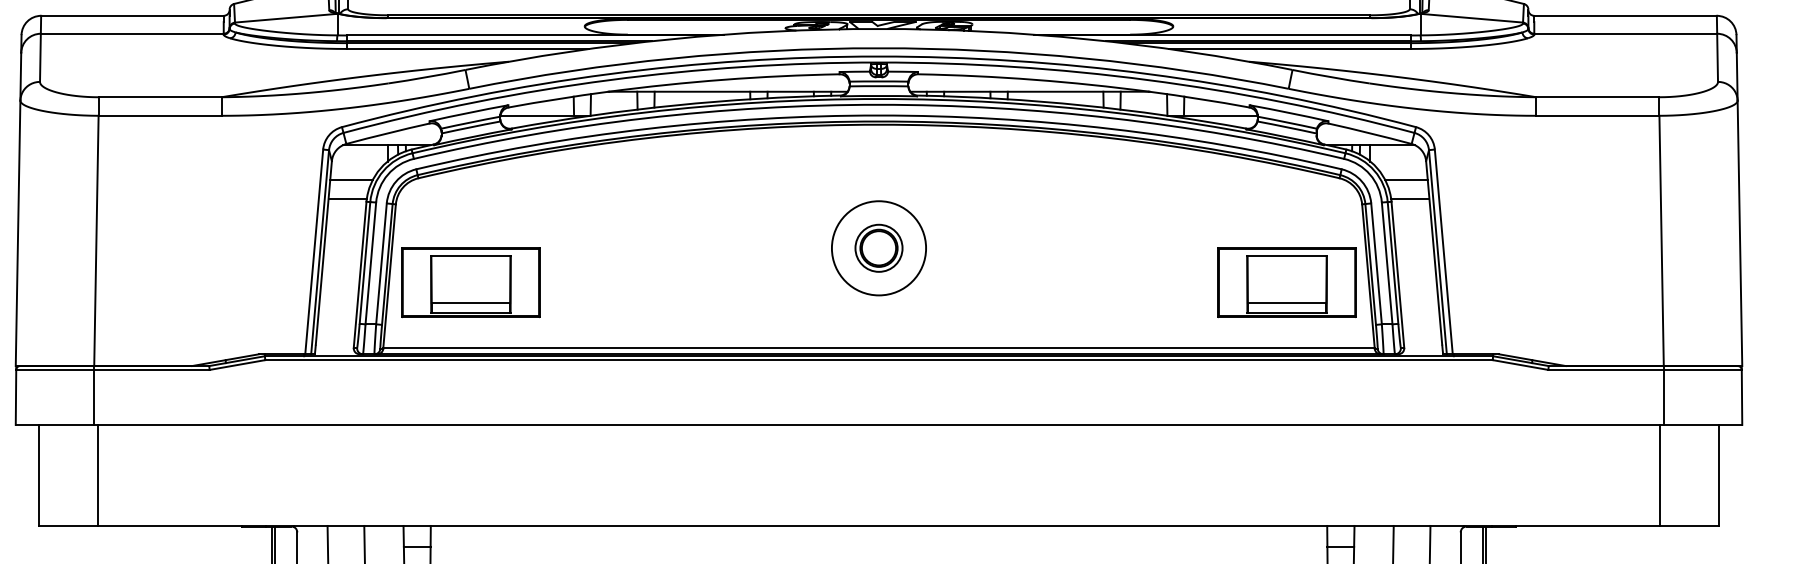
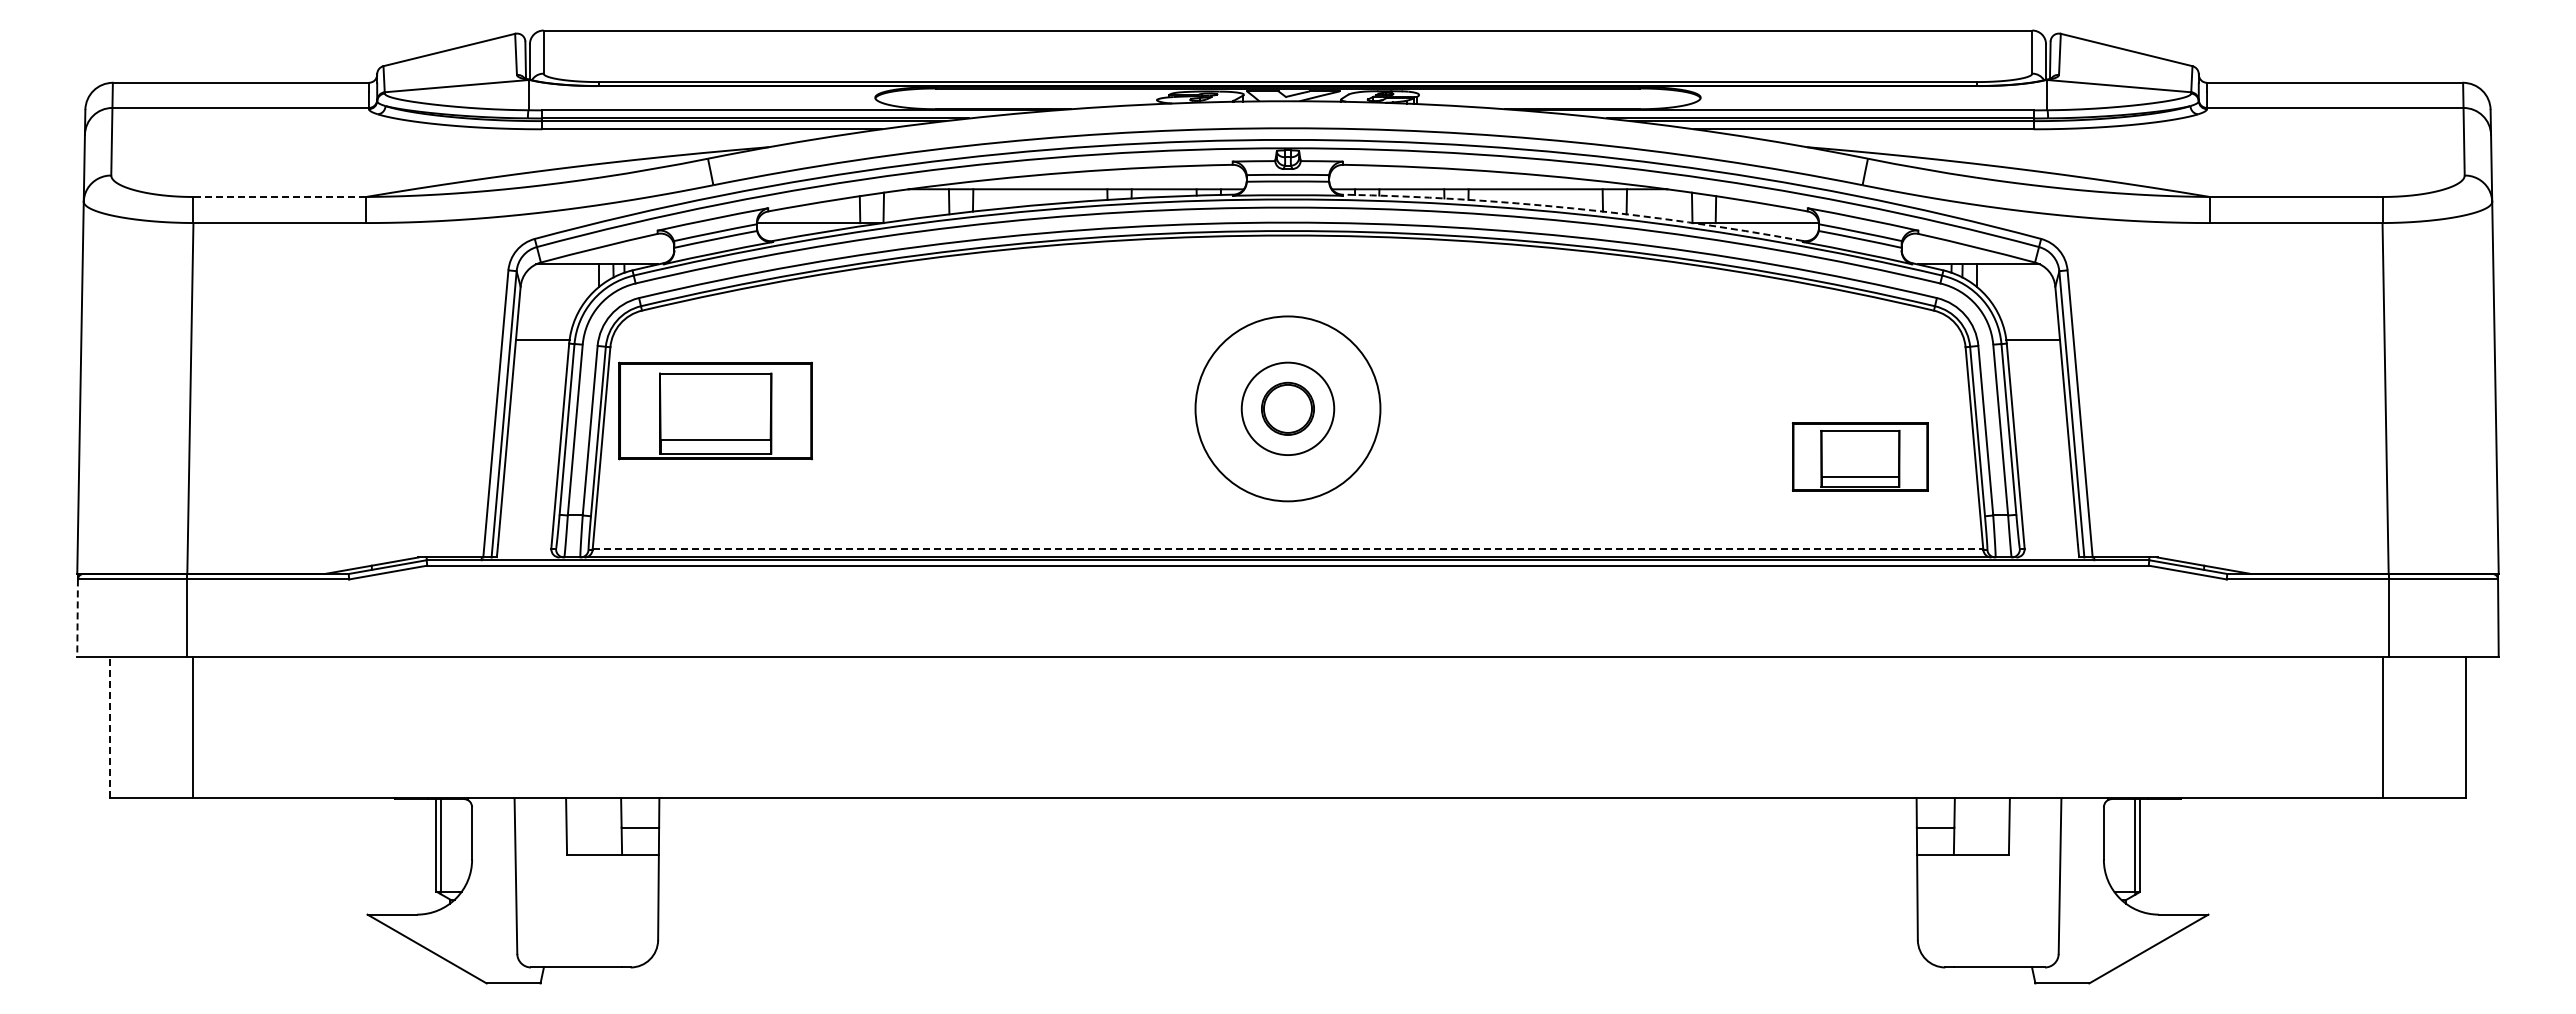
line: (159, 97) -> (279, 197), solid -> dashed
arc: (1082, 105) -> (1573, 208), solid -> dashed
line: (351, 179) -> (548, 312), removed
line: (1406, 179) -> (2027, 312), removed
circle: (878, 248) -> (1287, 408), size x1.4
circle: (878, 248) -> (1287, 408), size x1.4
part: (470, 282) -> (715, 410), moved
part: (1287, 282) -> (1860, 456), size x0.7
line: (879, 348) -> (1288, 549), solid -> dashed
line: (15, 397) -> (77, 618), solid -> dashed
line: (39, 475) -> (110, 727), solid -> dashed

